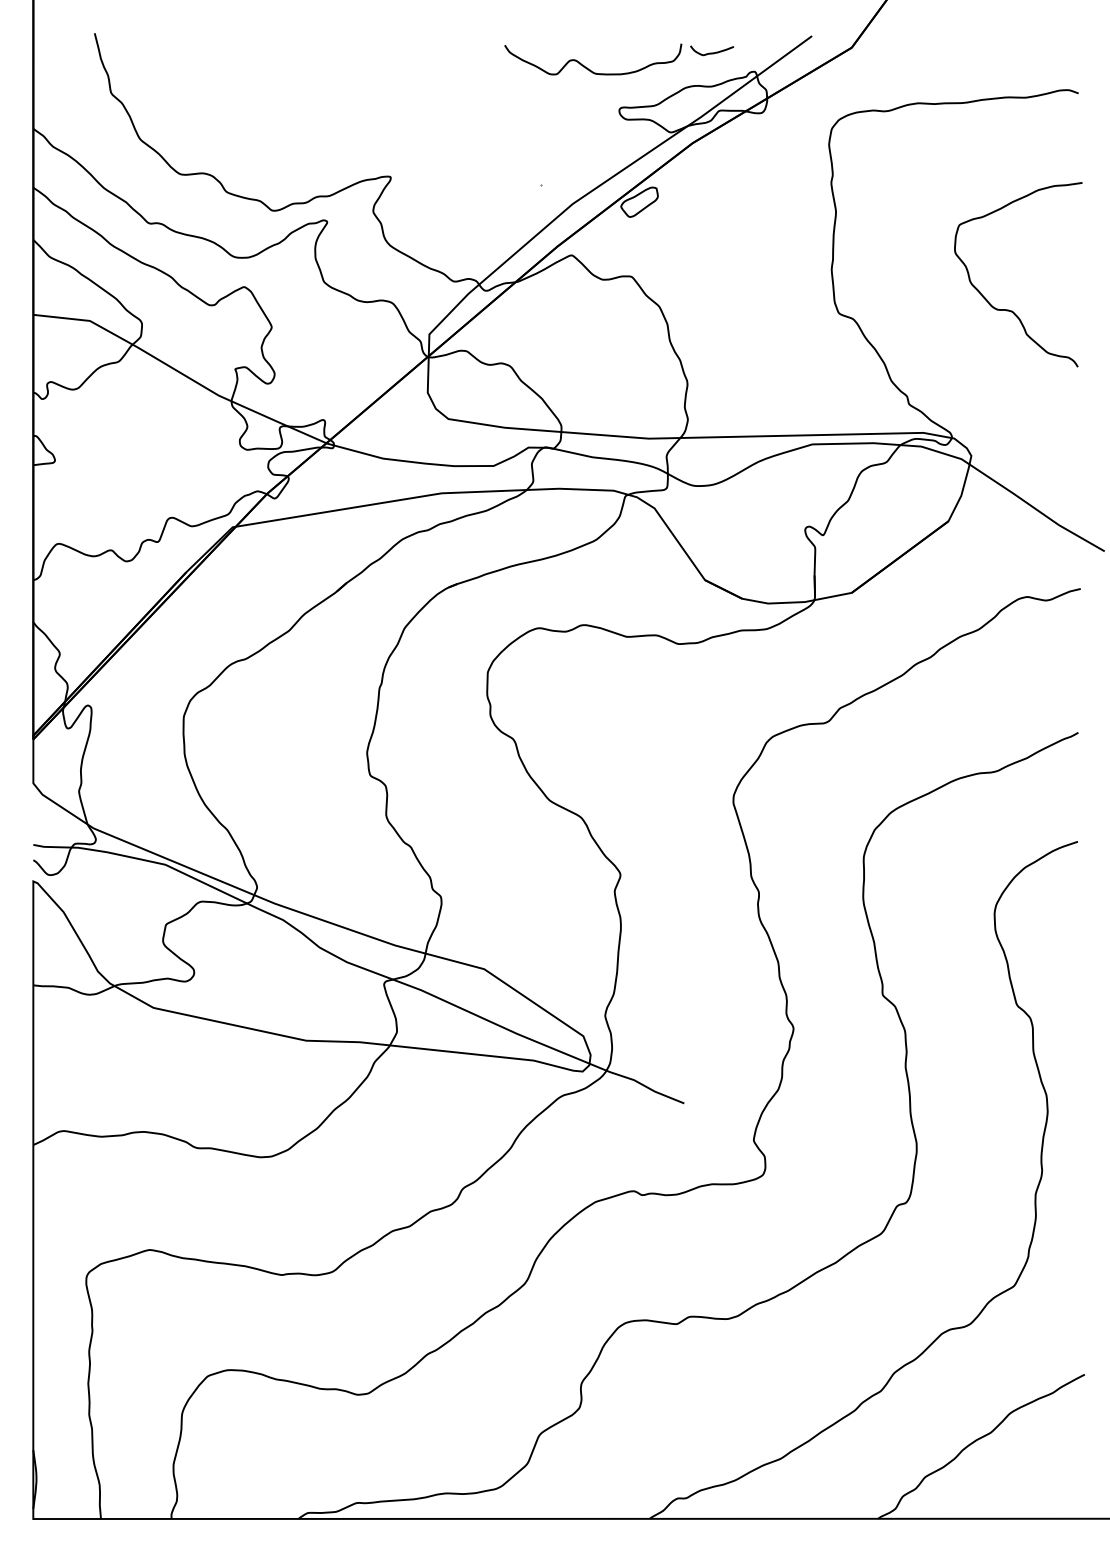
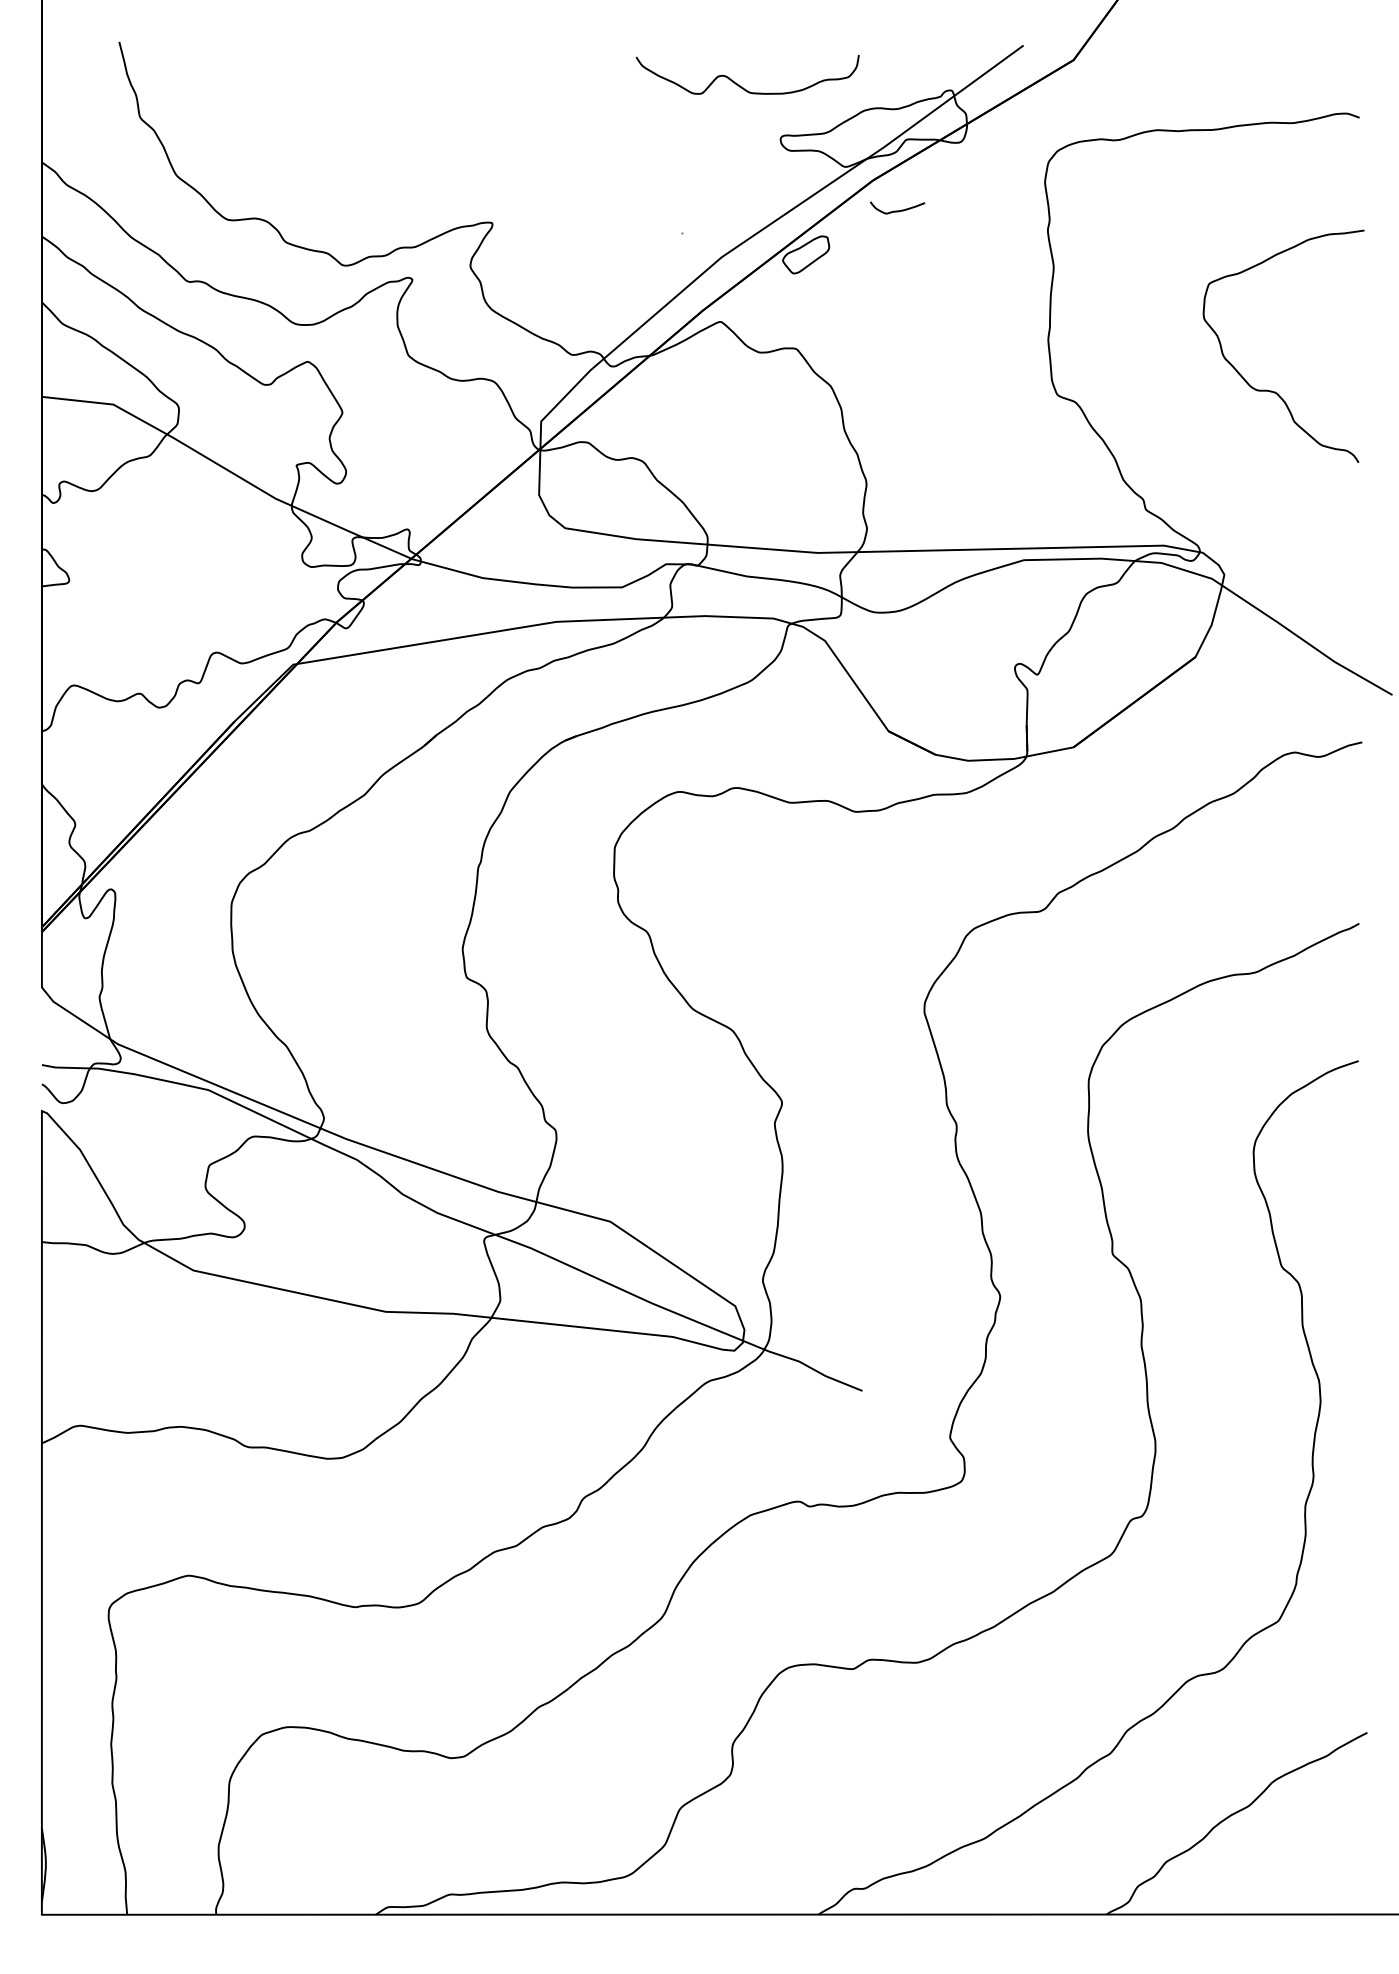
curve: (712, 52) -> (897, 210), moved

